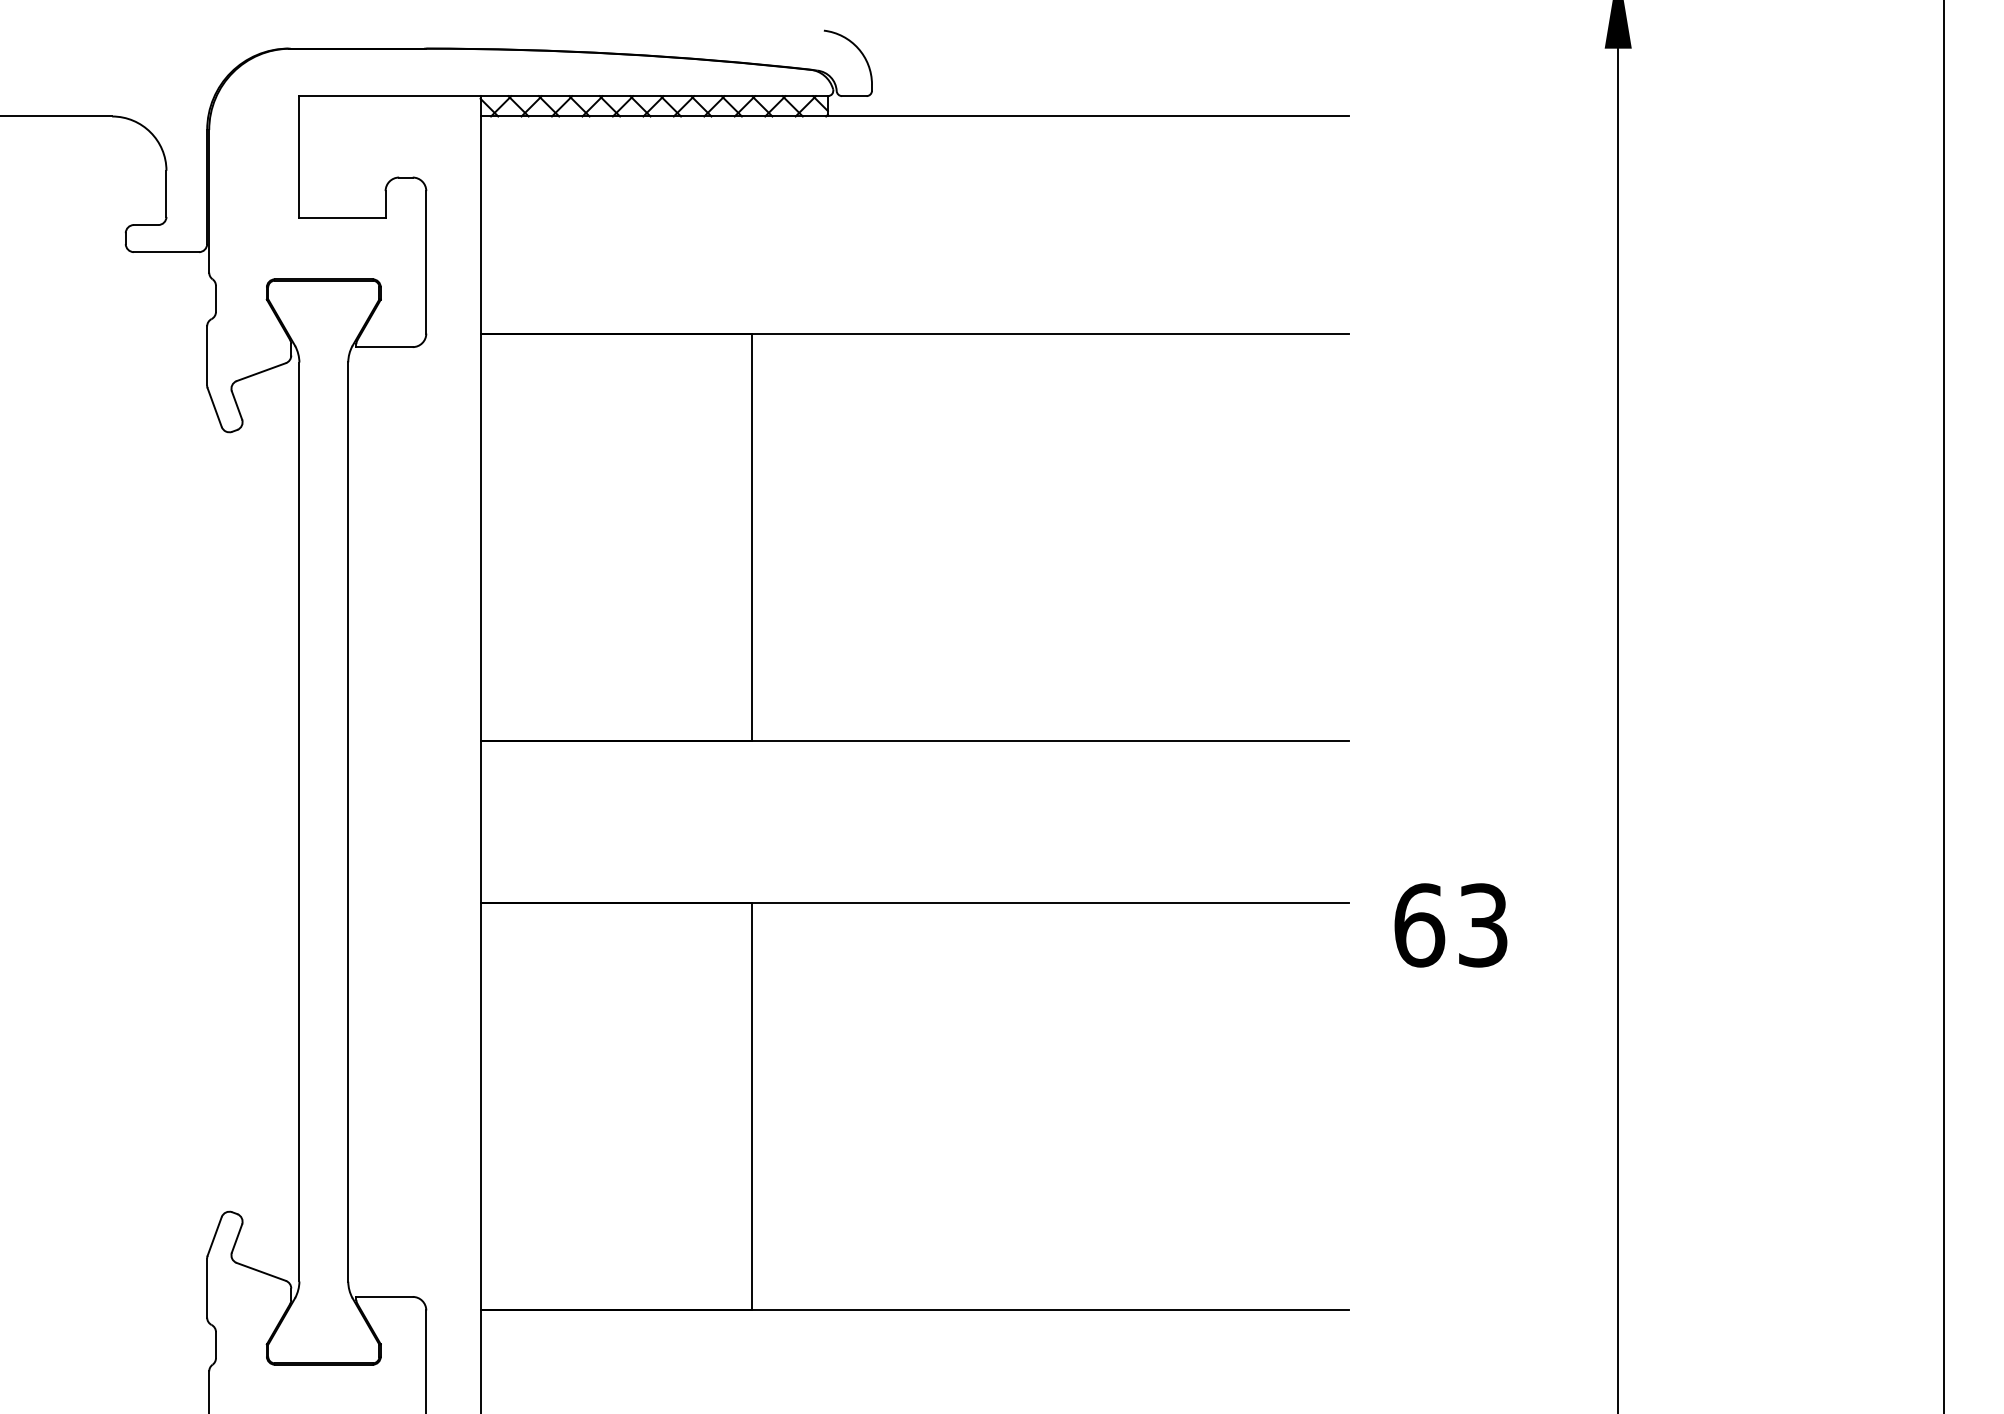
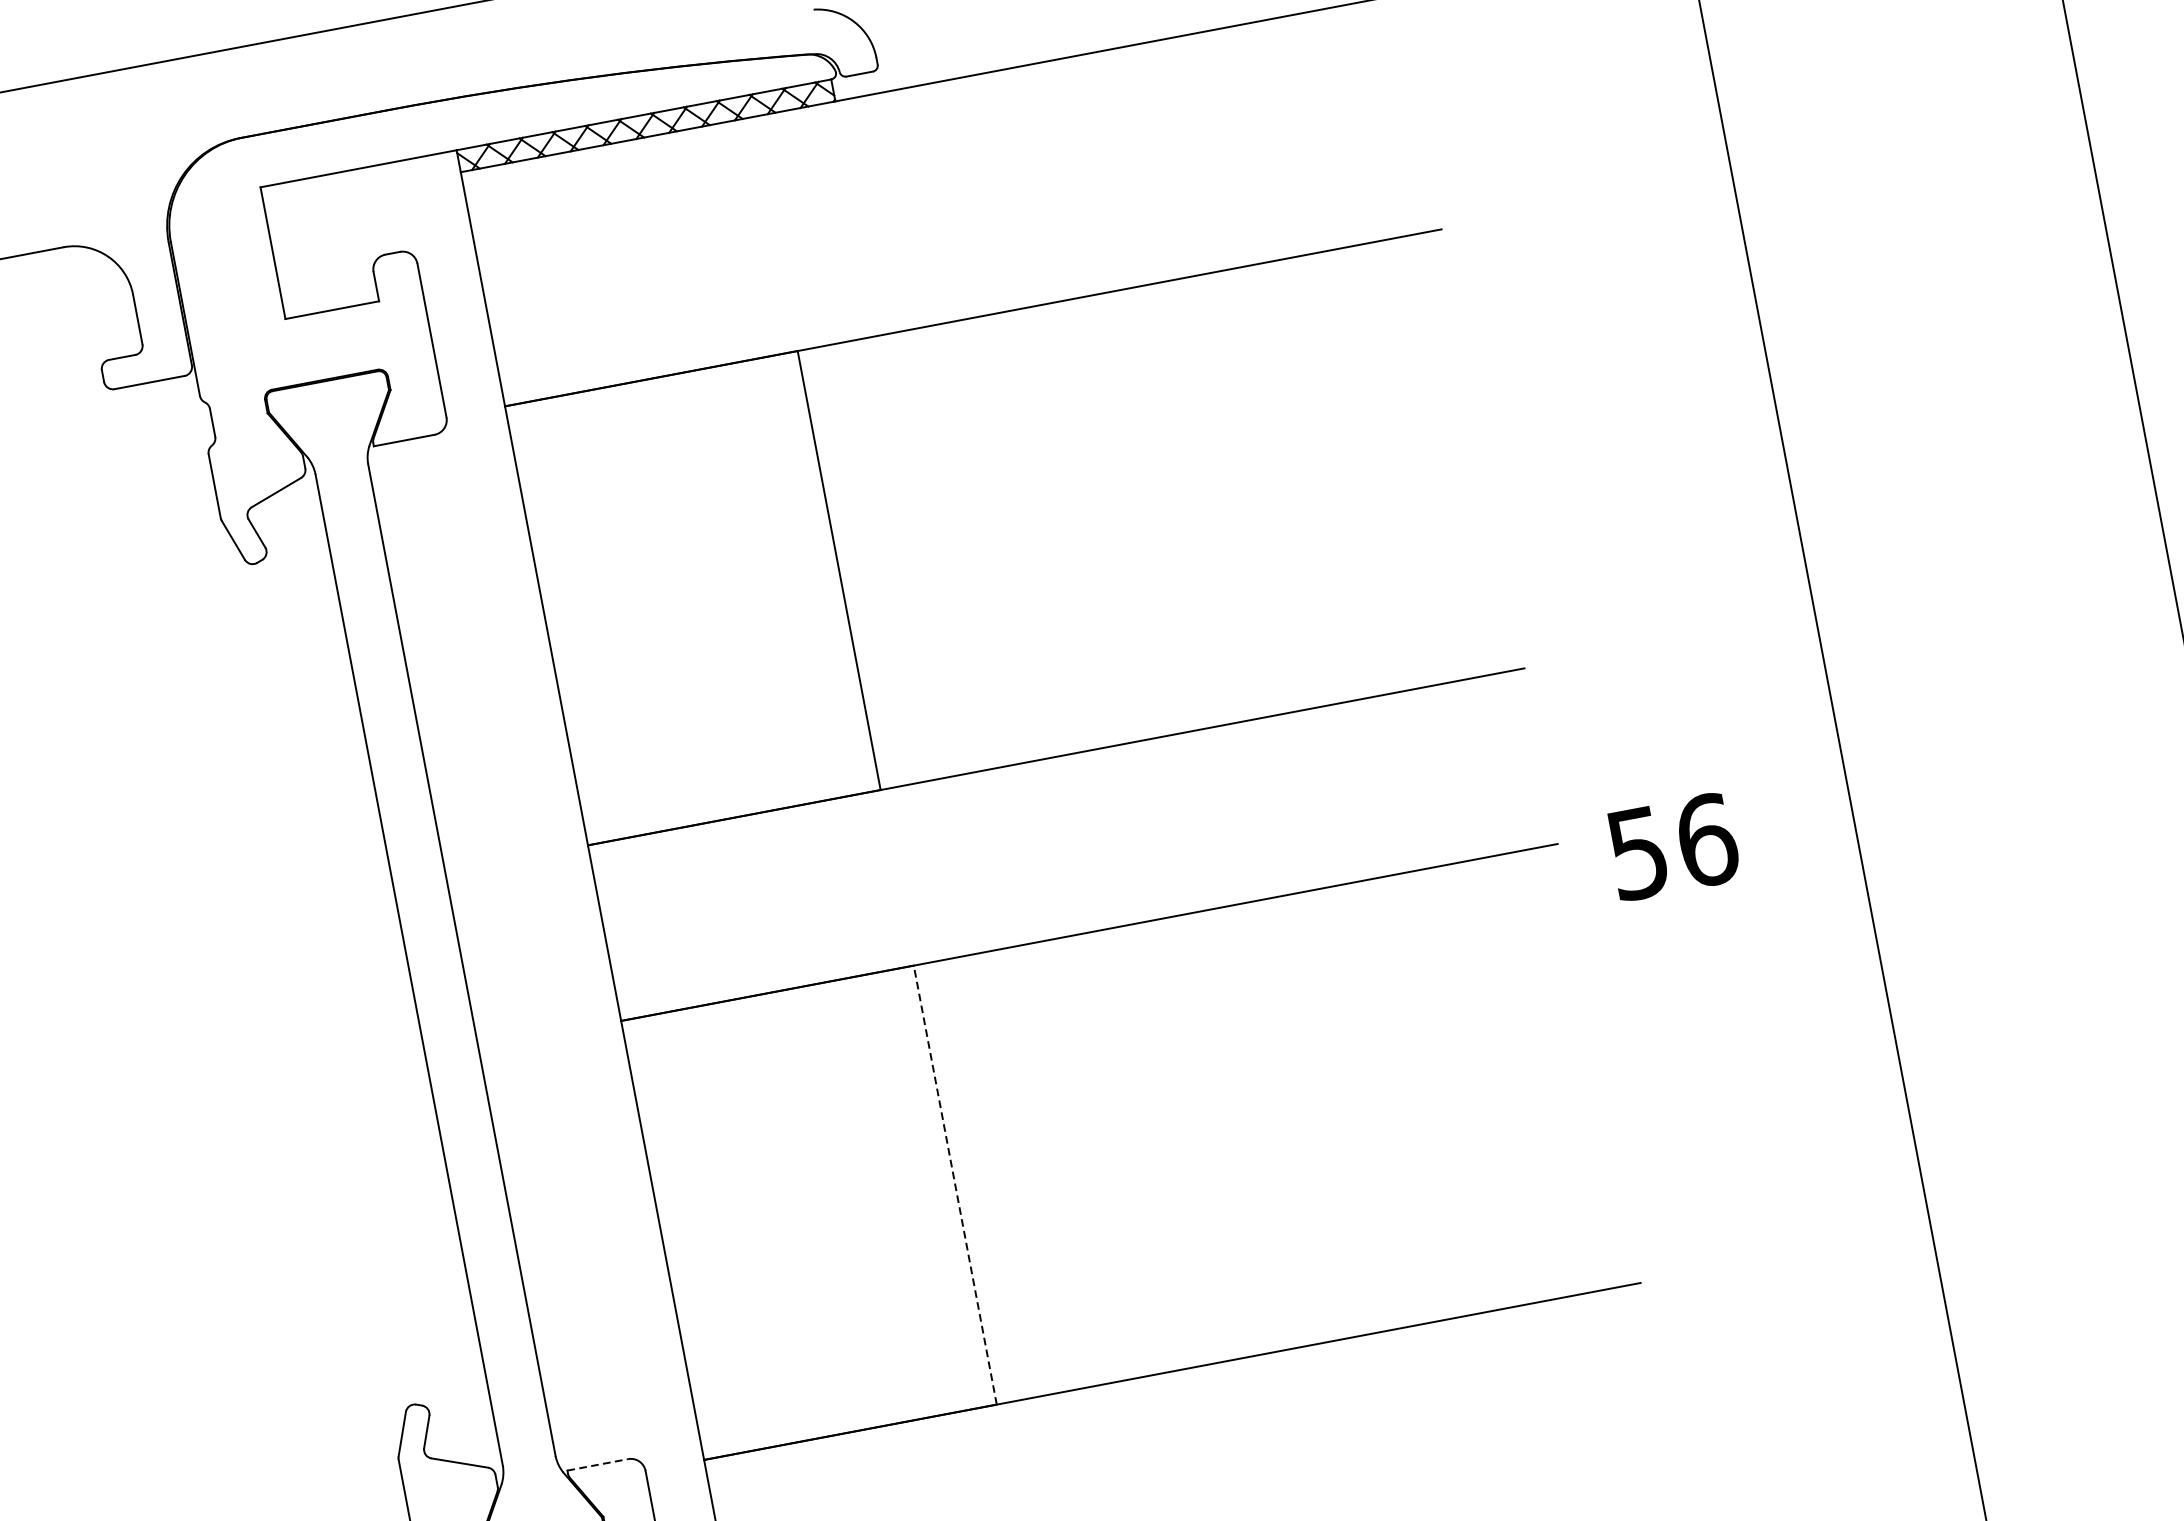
text: (1451, 925) -> (1672, 846), 63 -> 56
line: (751, 1106) -> (954, 1184), solid -> dashed
line: (385, 1296) -> (598, 1464), solid -> dashed

